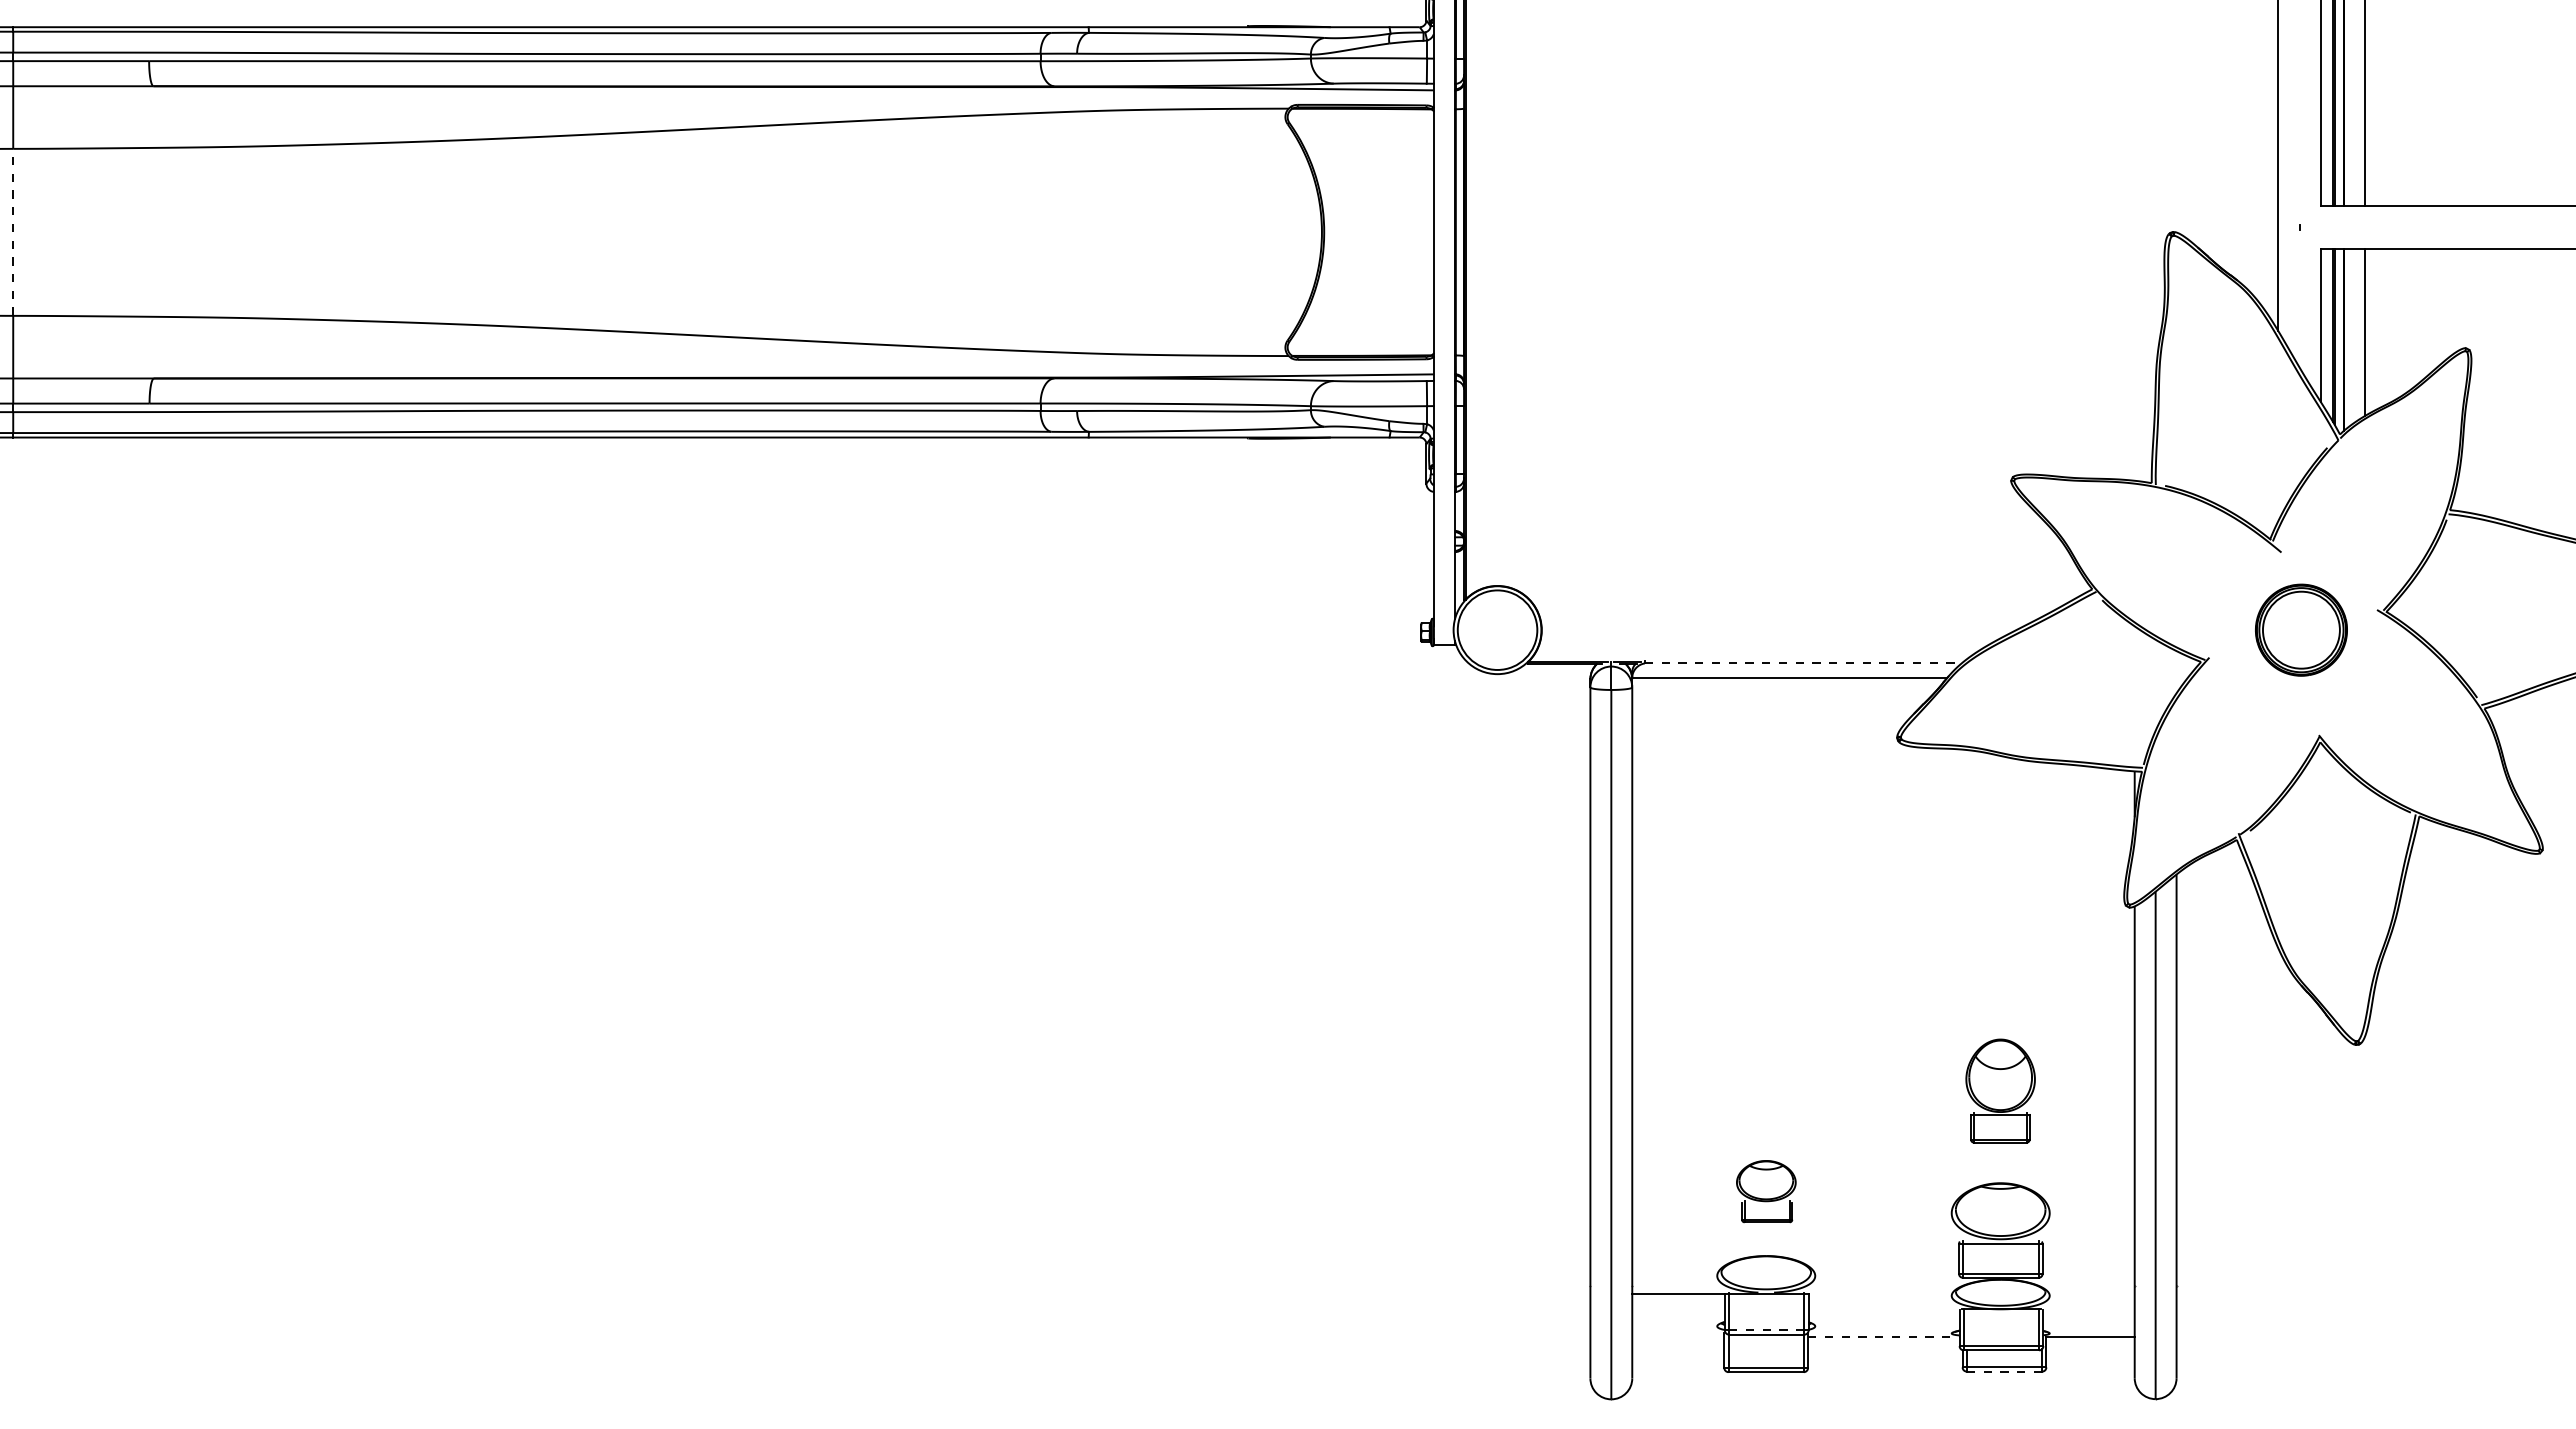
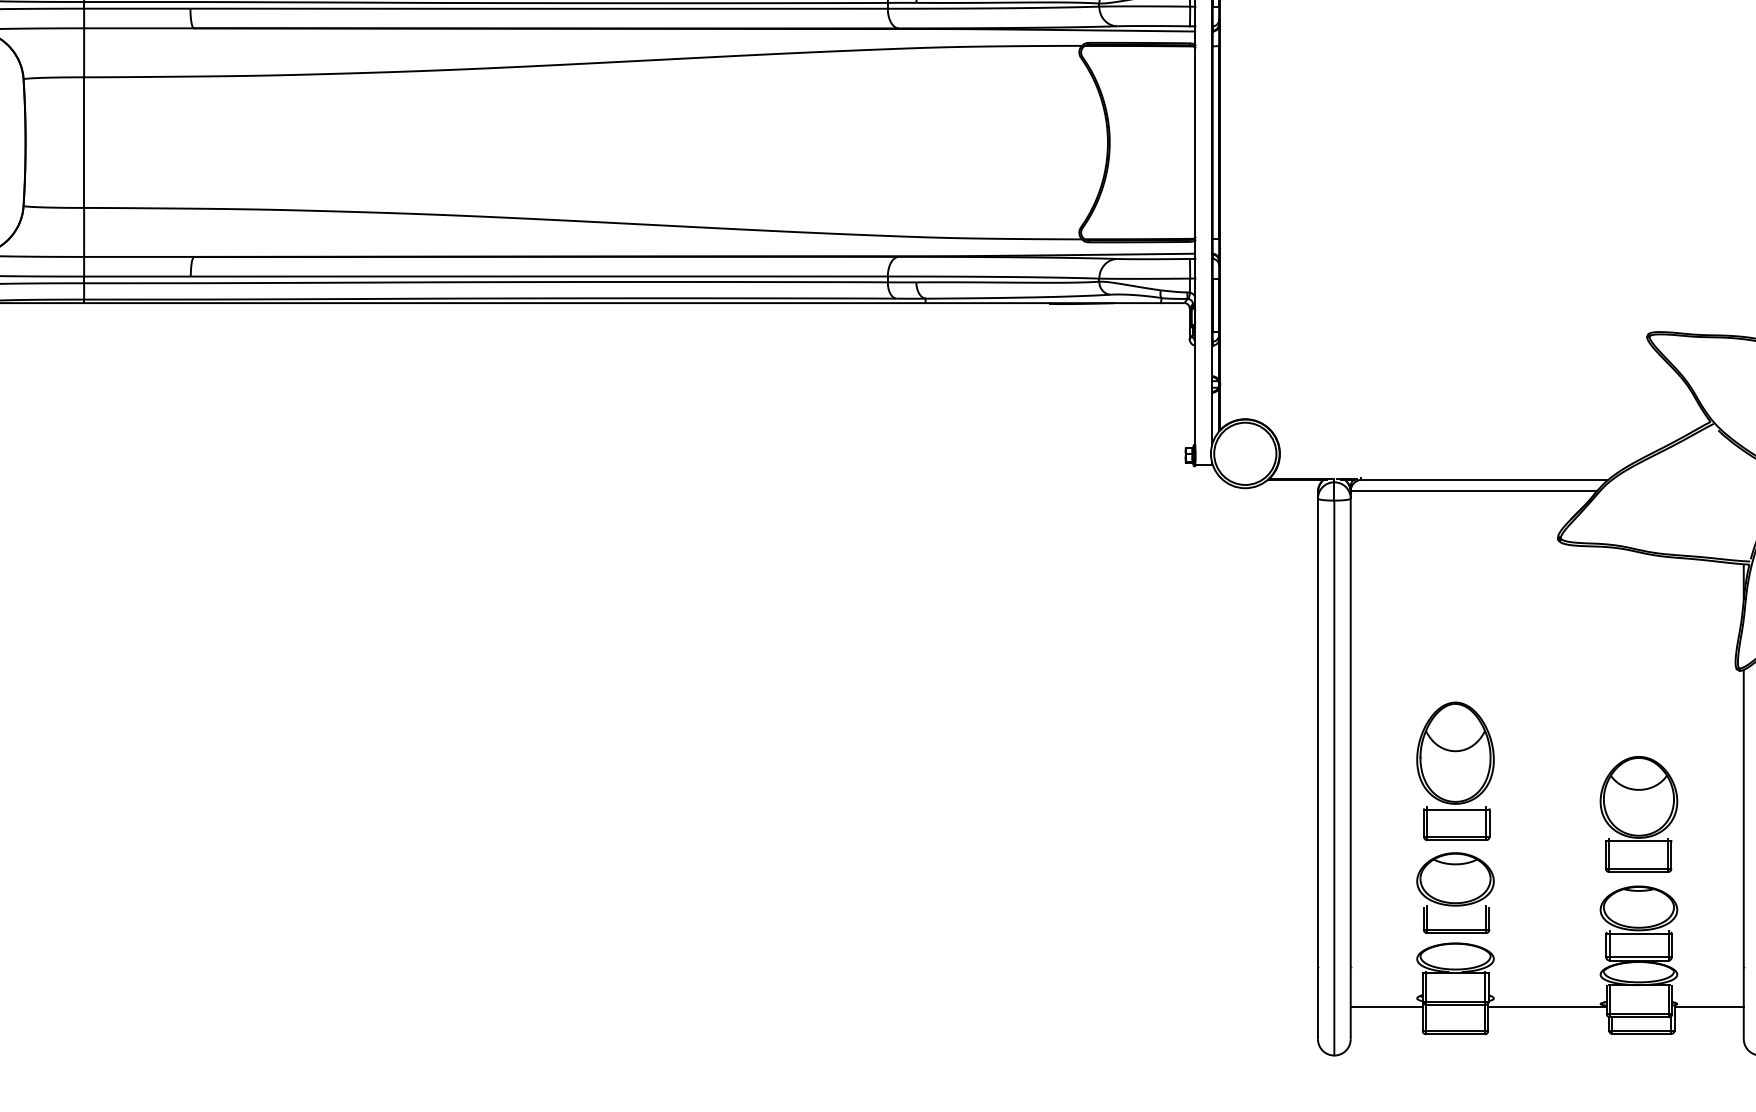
line: (13, 231) -> (84, 141), dashed -> solid
line: (1803, 663) -> (1484, 479), dashed -> solid
part: (1766, 1035) -> (1455, 770), added
part: (2000, 1090) -> (1638, 813), size x1.43
part: (1766, 1191) -> (1455, 892), size x1.67
line: (1678, 1294) -> (1386, 1007), moved
line: (1766, 1330) -> (1455, 1001), dashed -> solid
line: (1883, 1337) -> (1547, 1007), dashed -> solid
line: (2004, 1371) -> (1641, 1033), dashed -> solid

